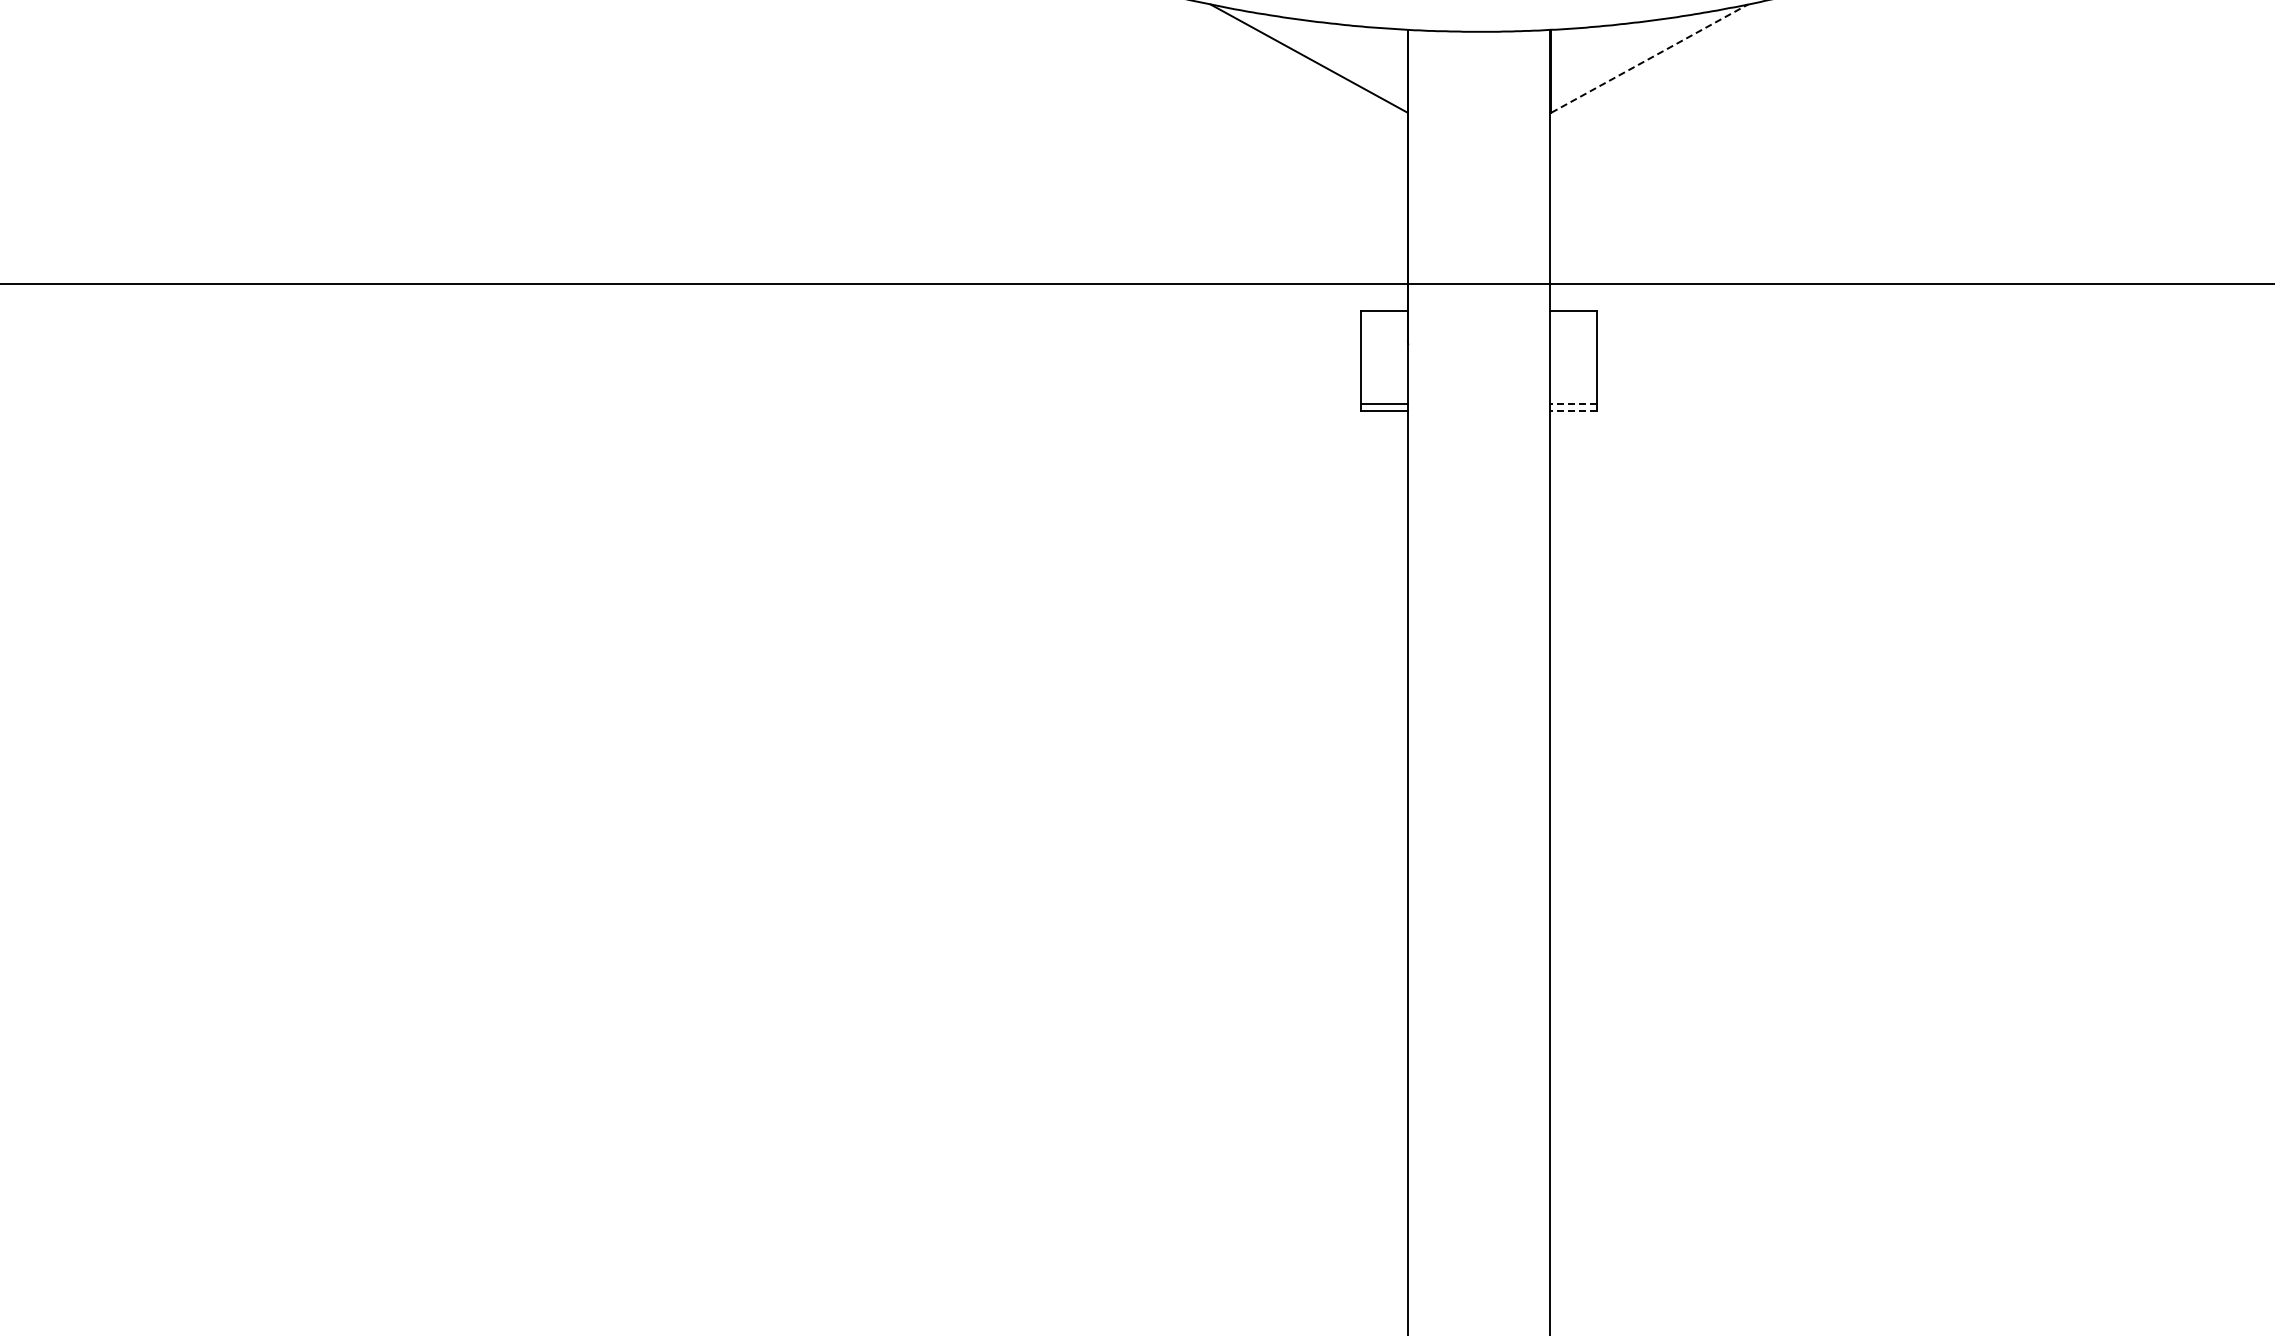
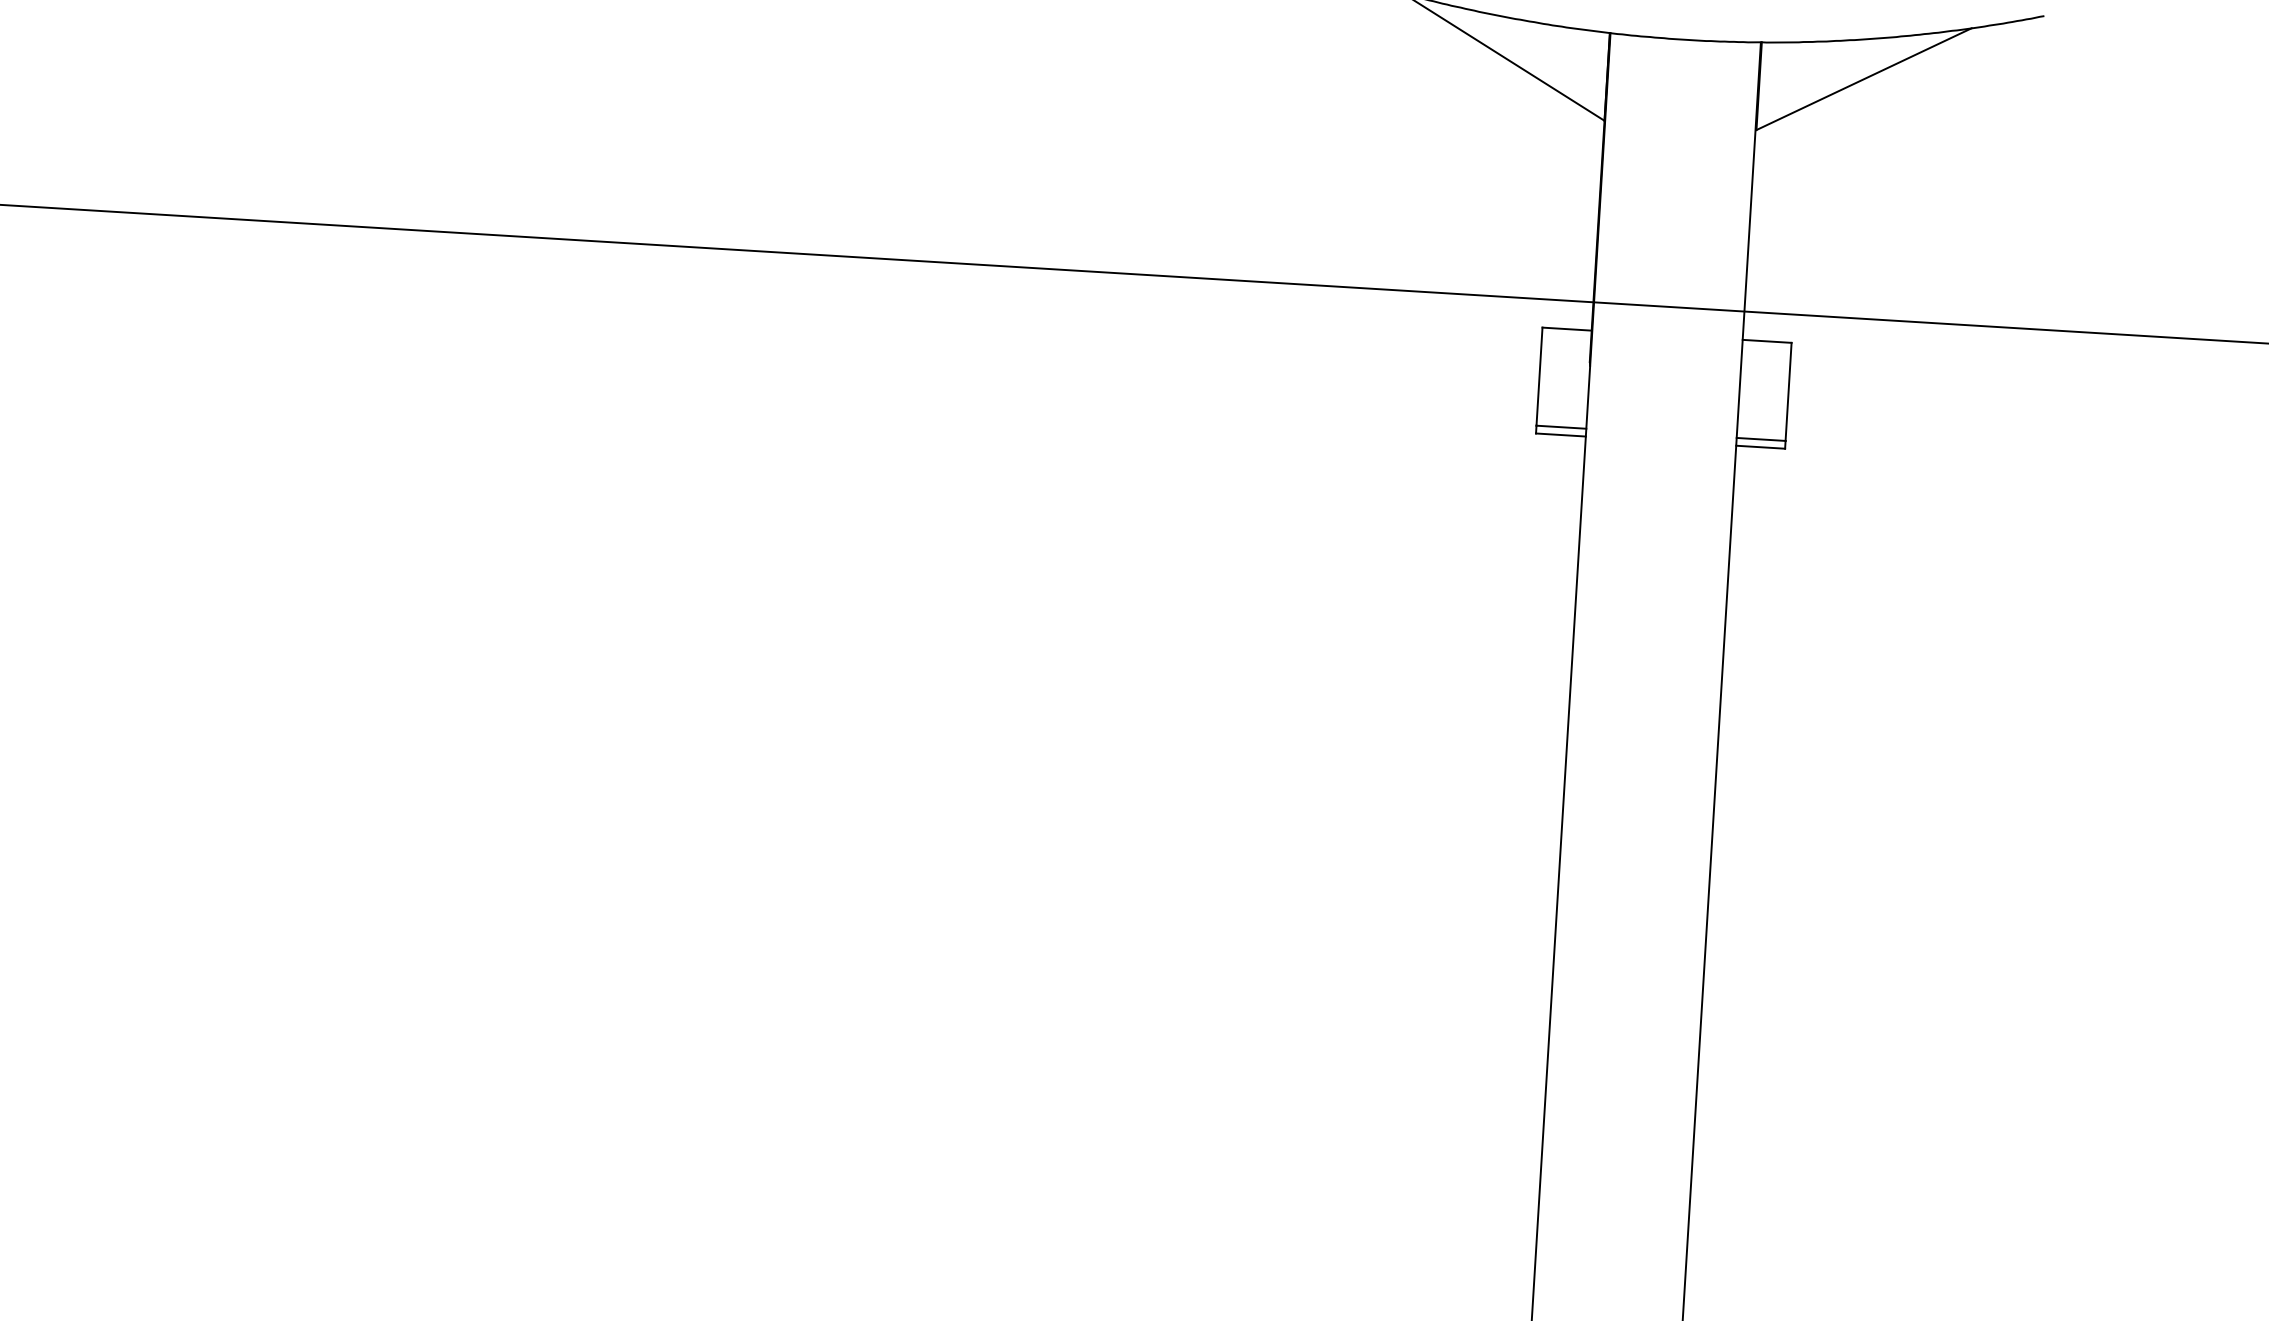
line: (1650, 58) -> (1864, 79), dashed -> solid
line: (1573, 403) -> (1761, 439), dashed -> solid
line: (1573, 411) -> (1760, 447), dashed -> solid

